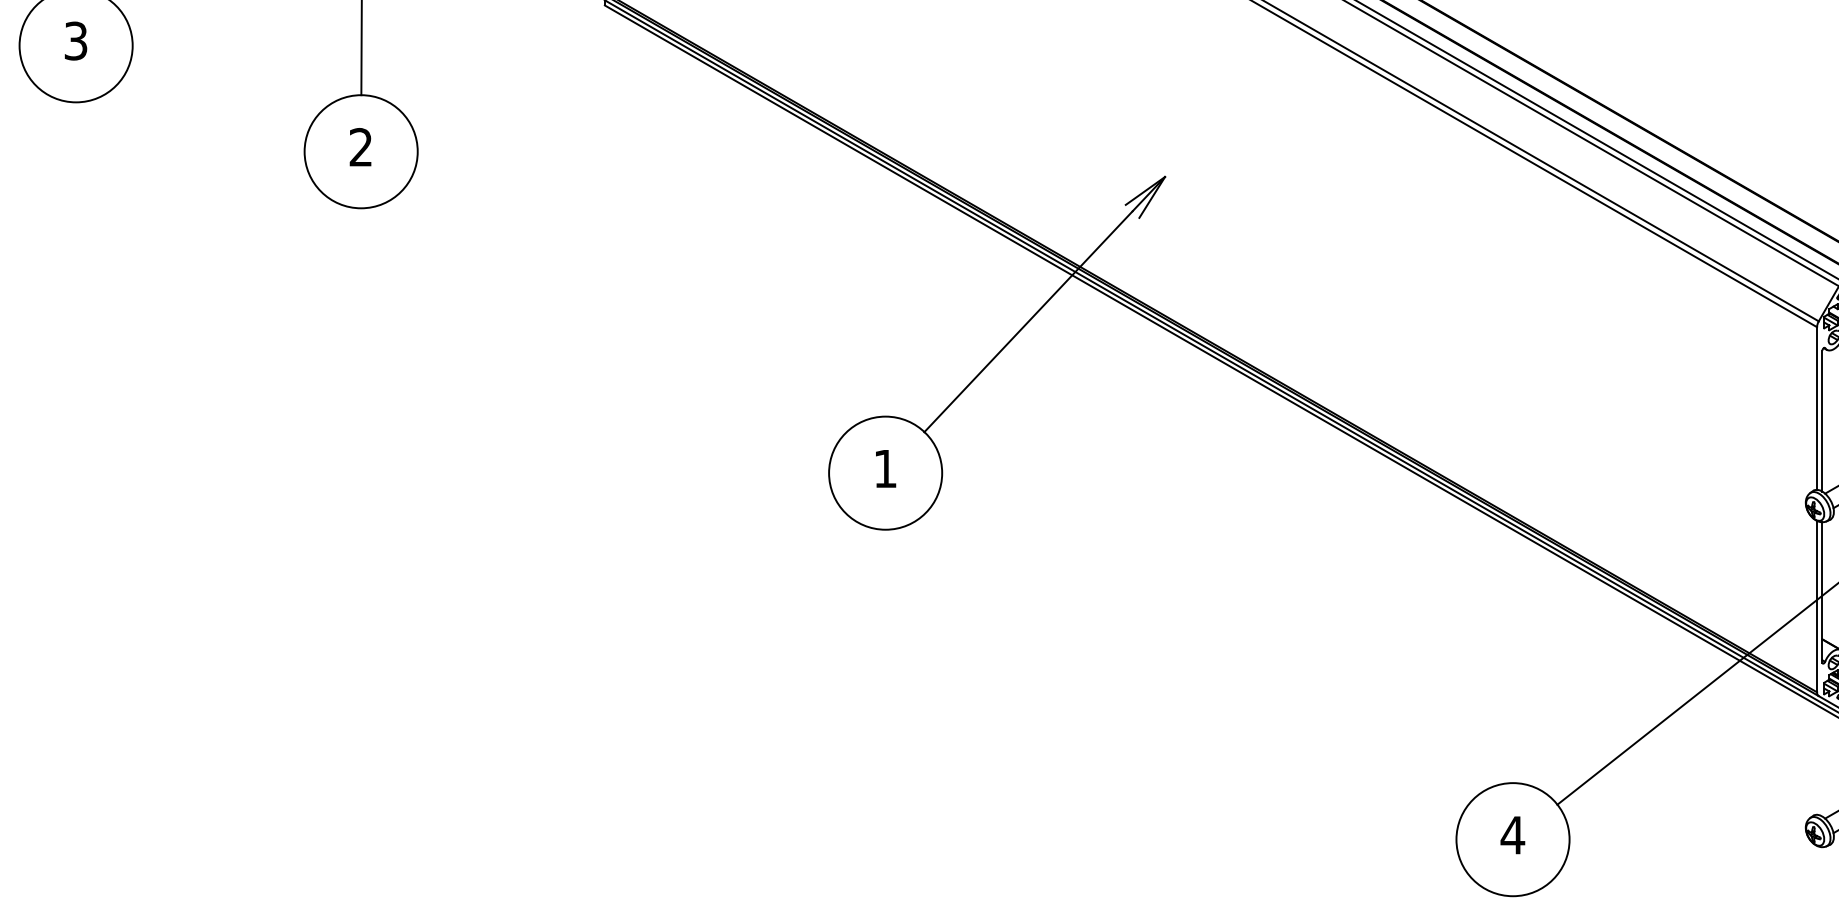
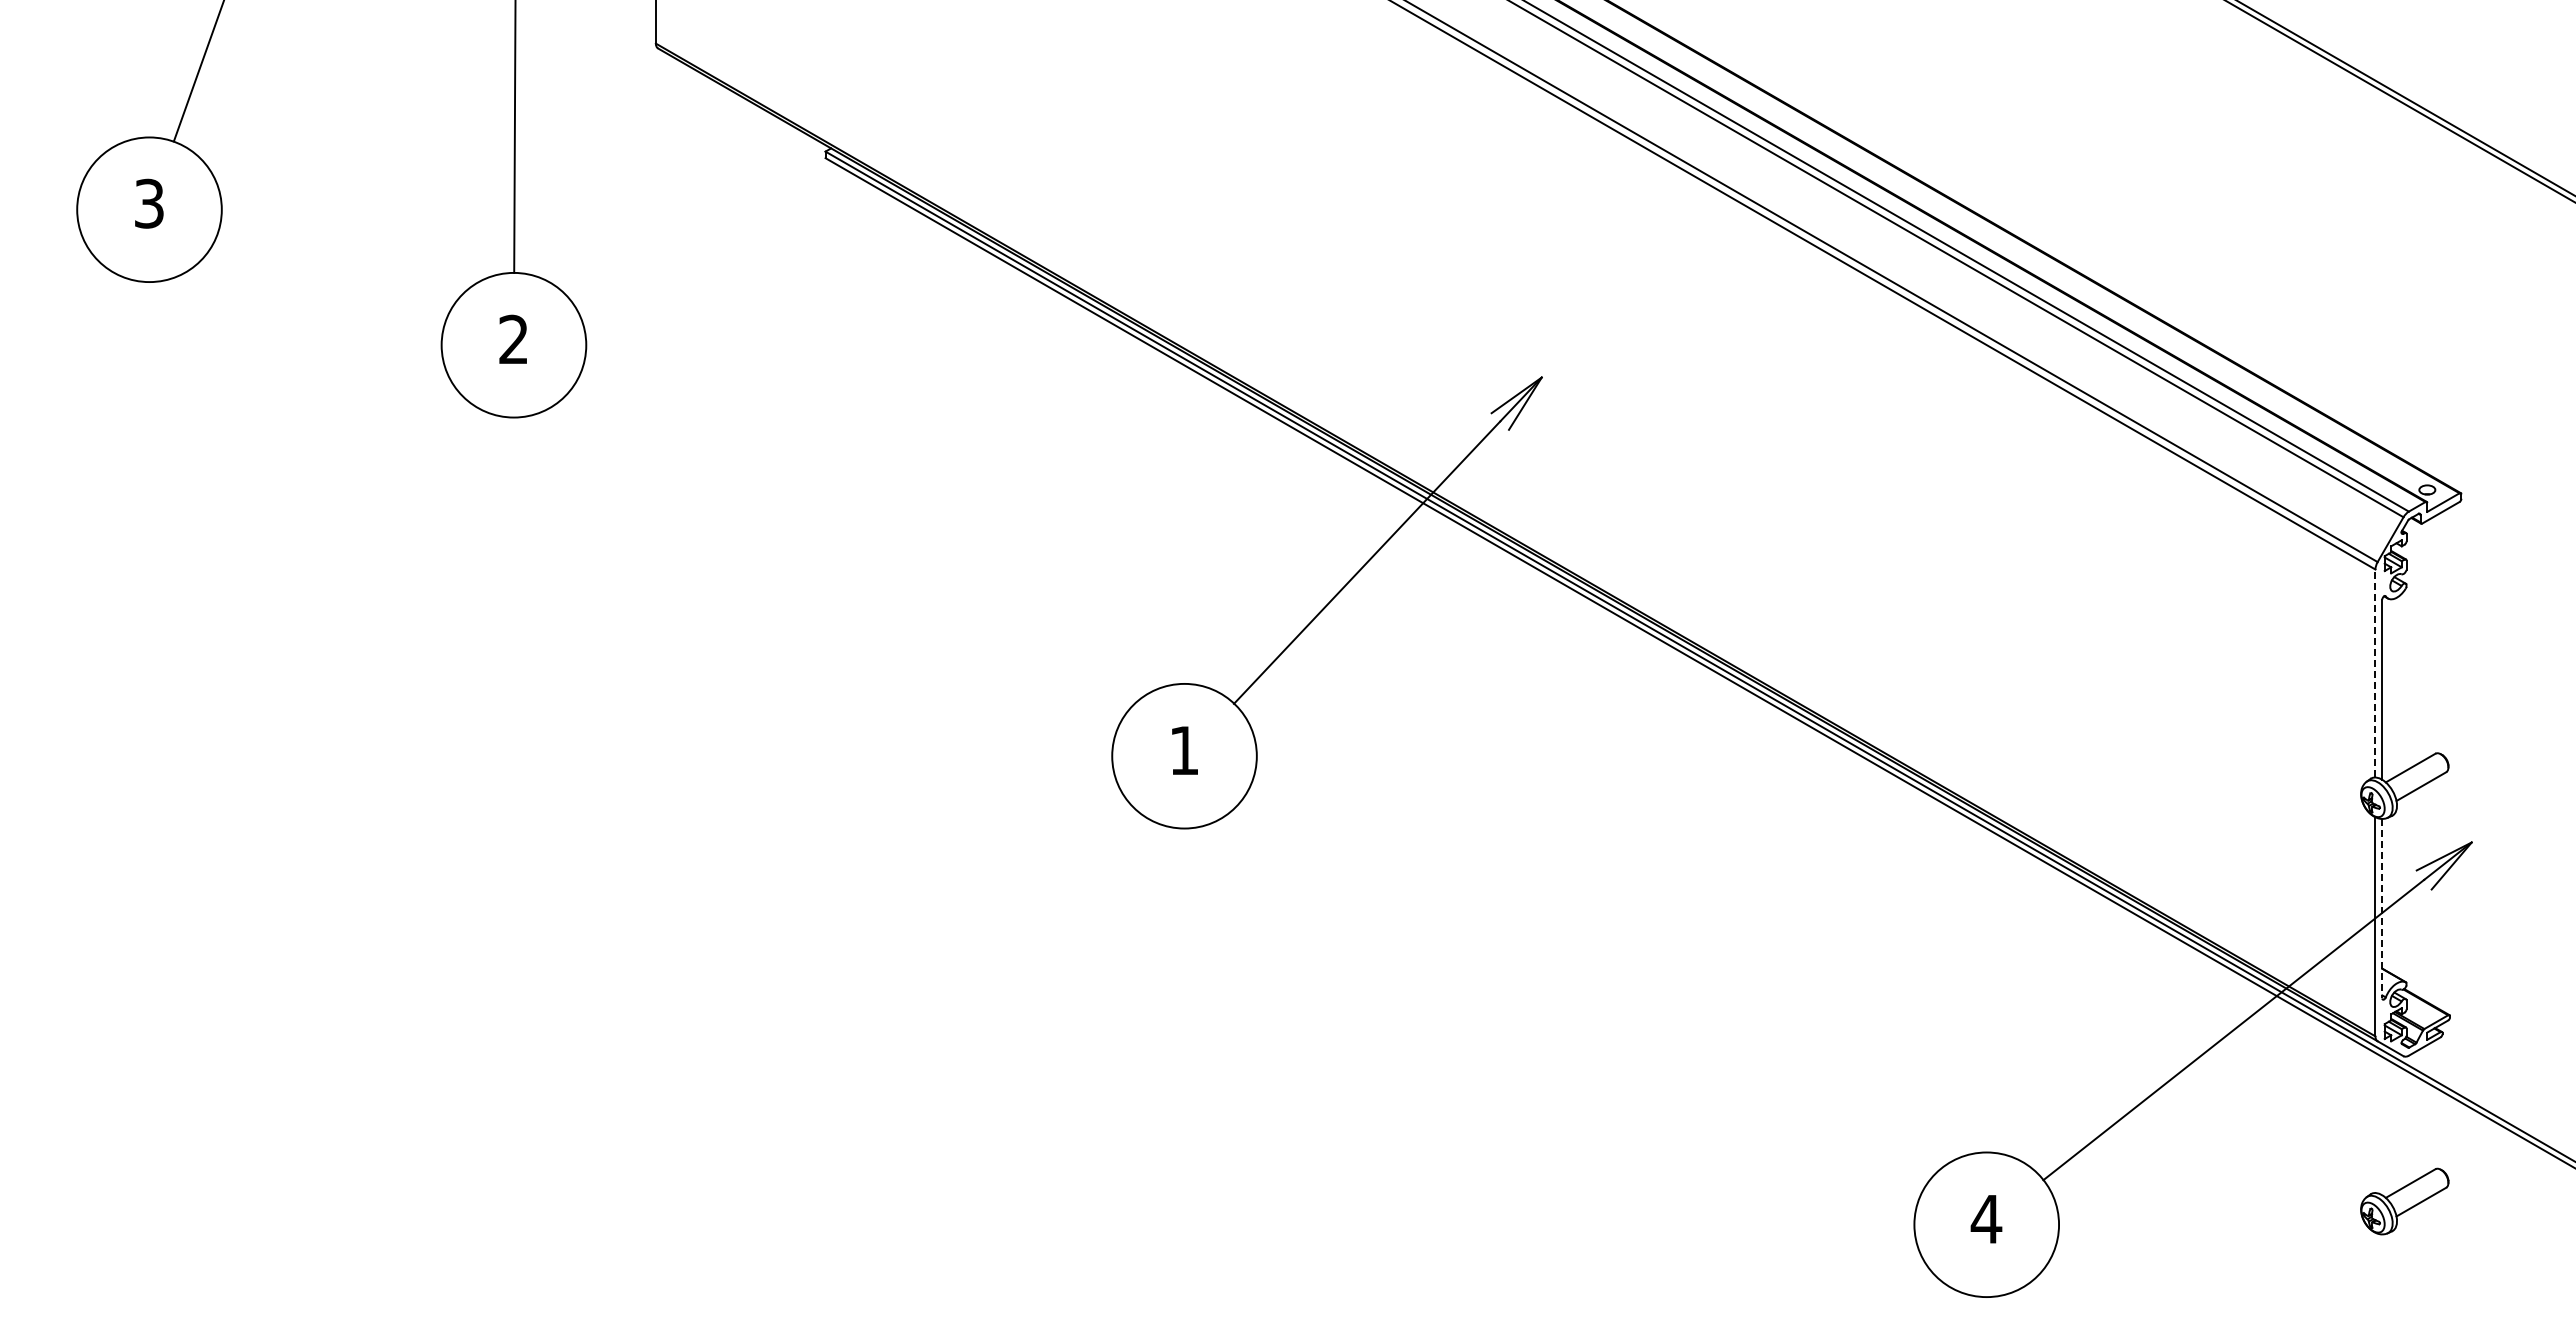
line: (1817, 408) -> (2375, 673), solid -> dashed
line: (1822, 592) -> (2382, 908), solid -> dashed

